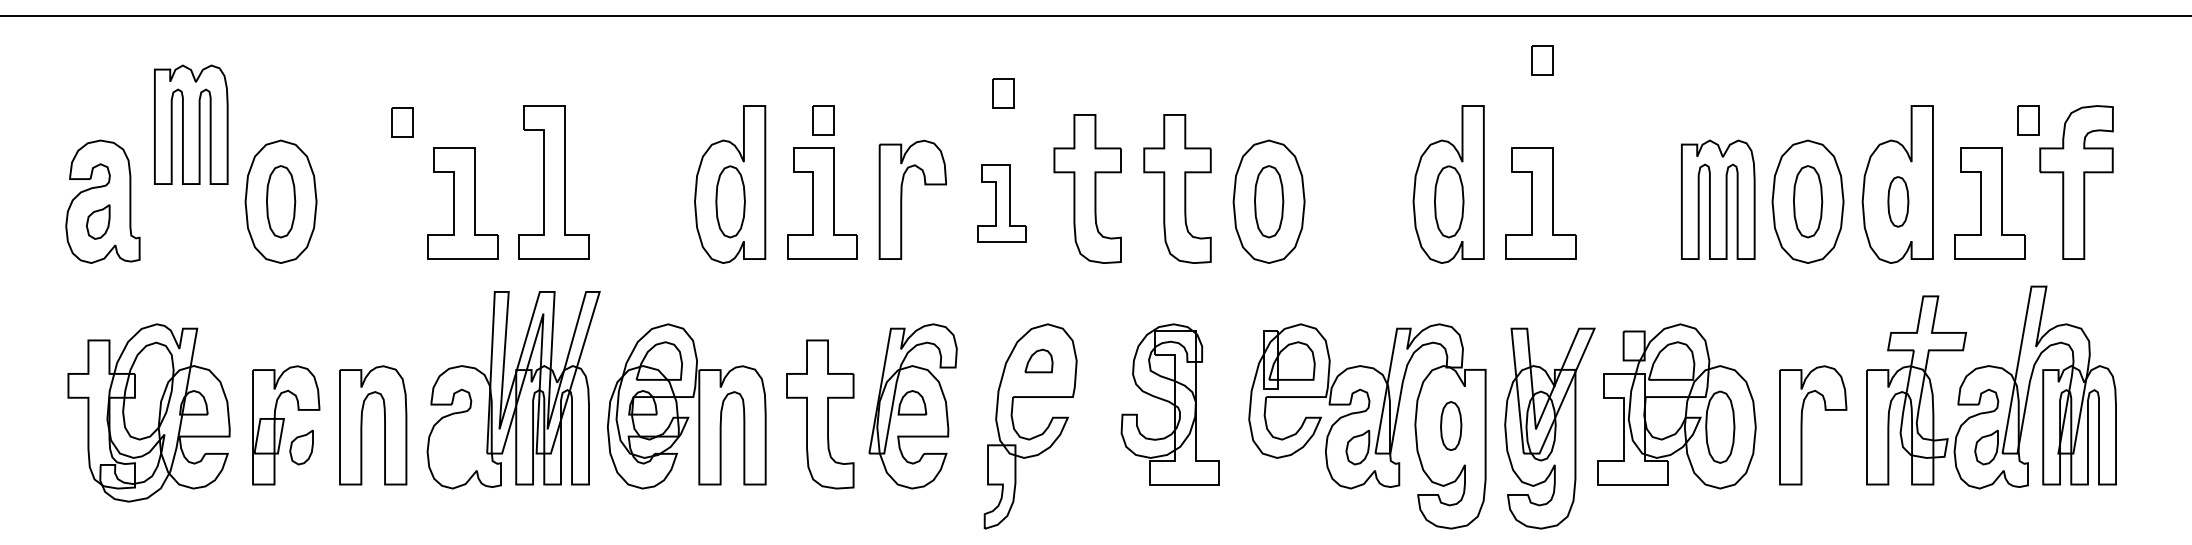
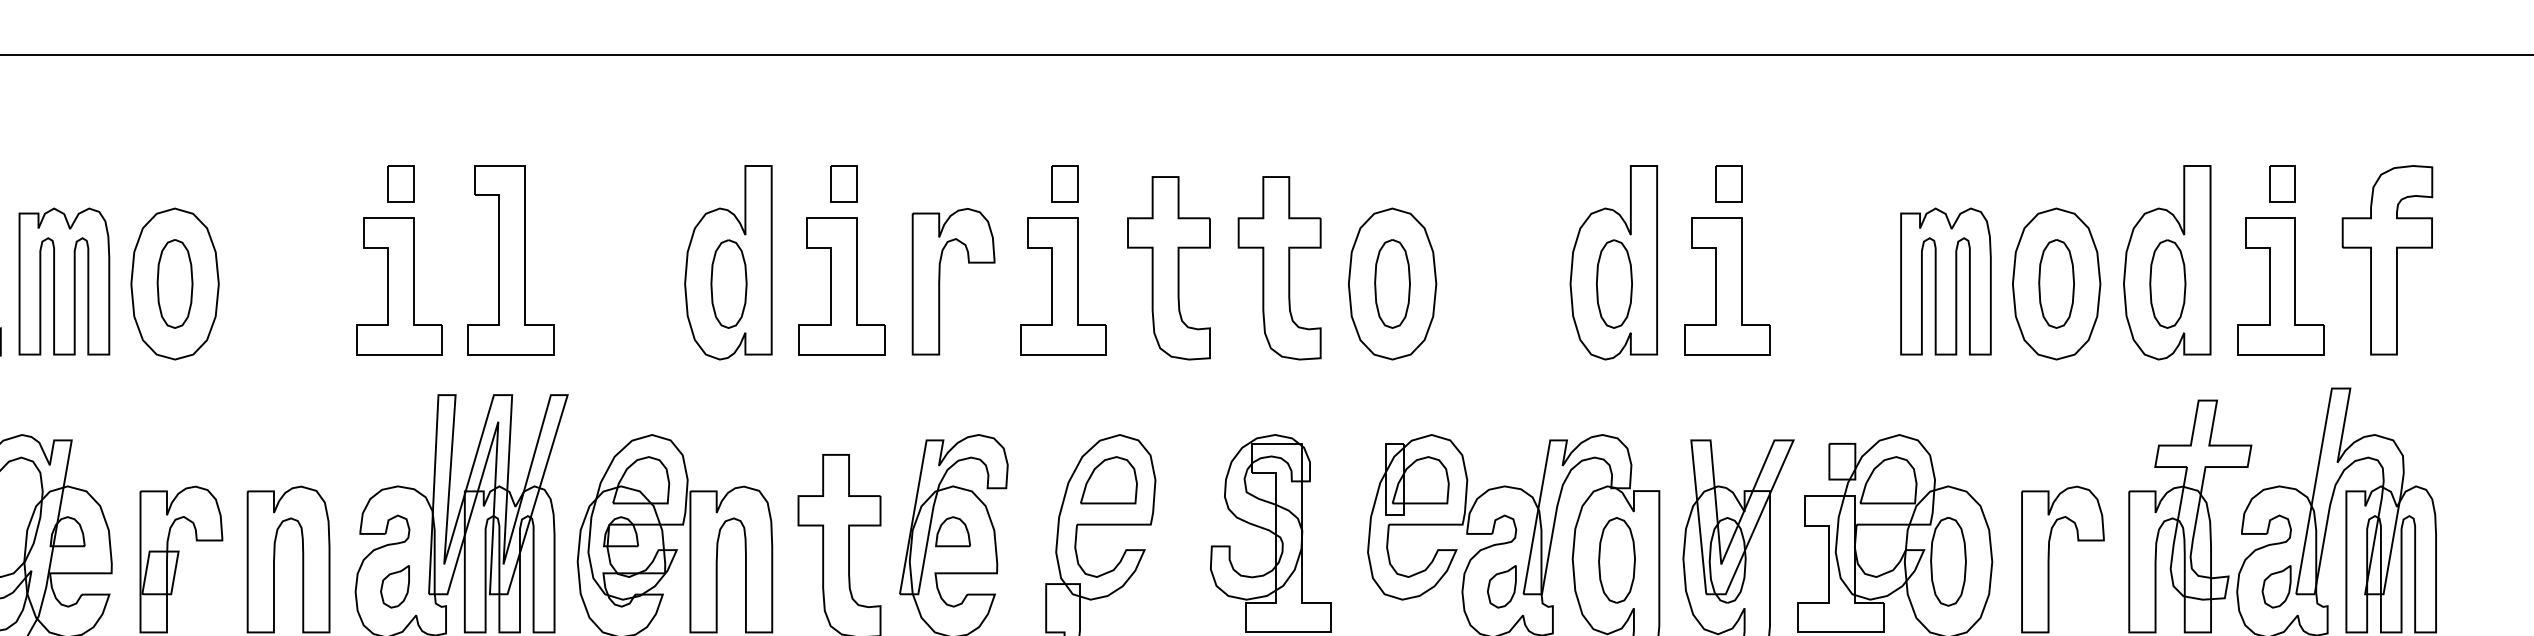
part: (1542, 60) -> (1729, 183), moved
part: (1003, 93) -> (1065, 183), moved
part: (2028, 120) -> (2282, 183), moved
part: (402, 122) -> (401, 183), moved
part: (191, 124) -> (64, 281), moved
part: (1898, 201) -> (2168, 283), size x1.43
part: (1001, 203) -> (1062, 286), size x1.43
part: (1038, 360) -> (1108, 479), size x1.67
part: (1450, 425) -> (1616, 559), size x1.43
part: (301, 447) -> (394, 586), moved

